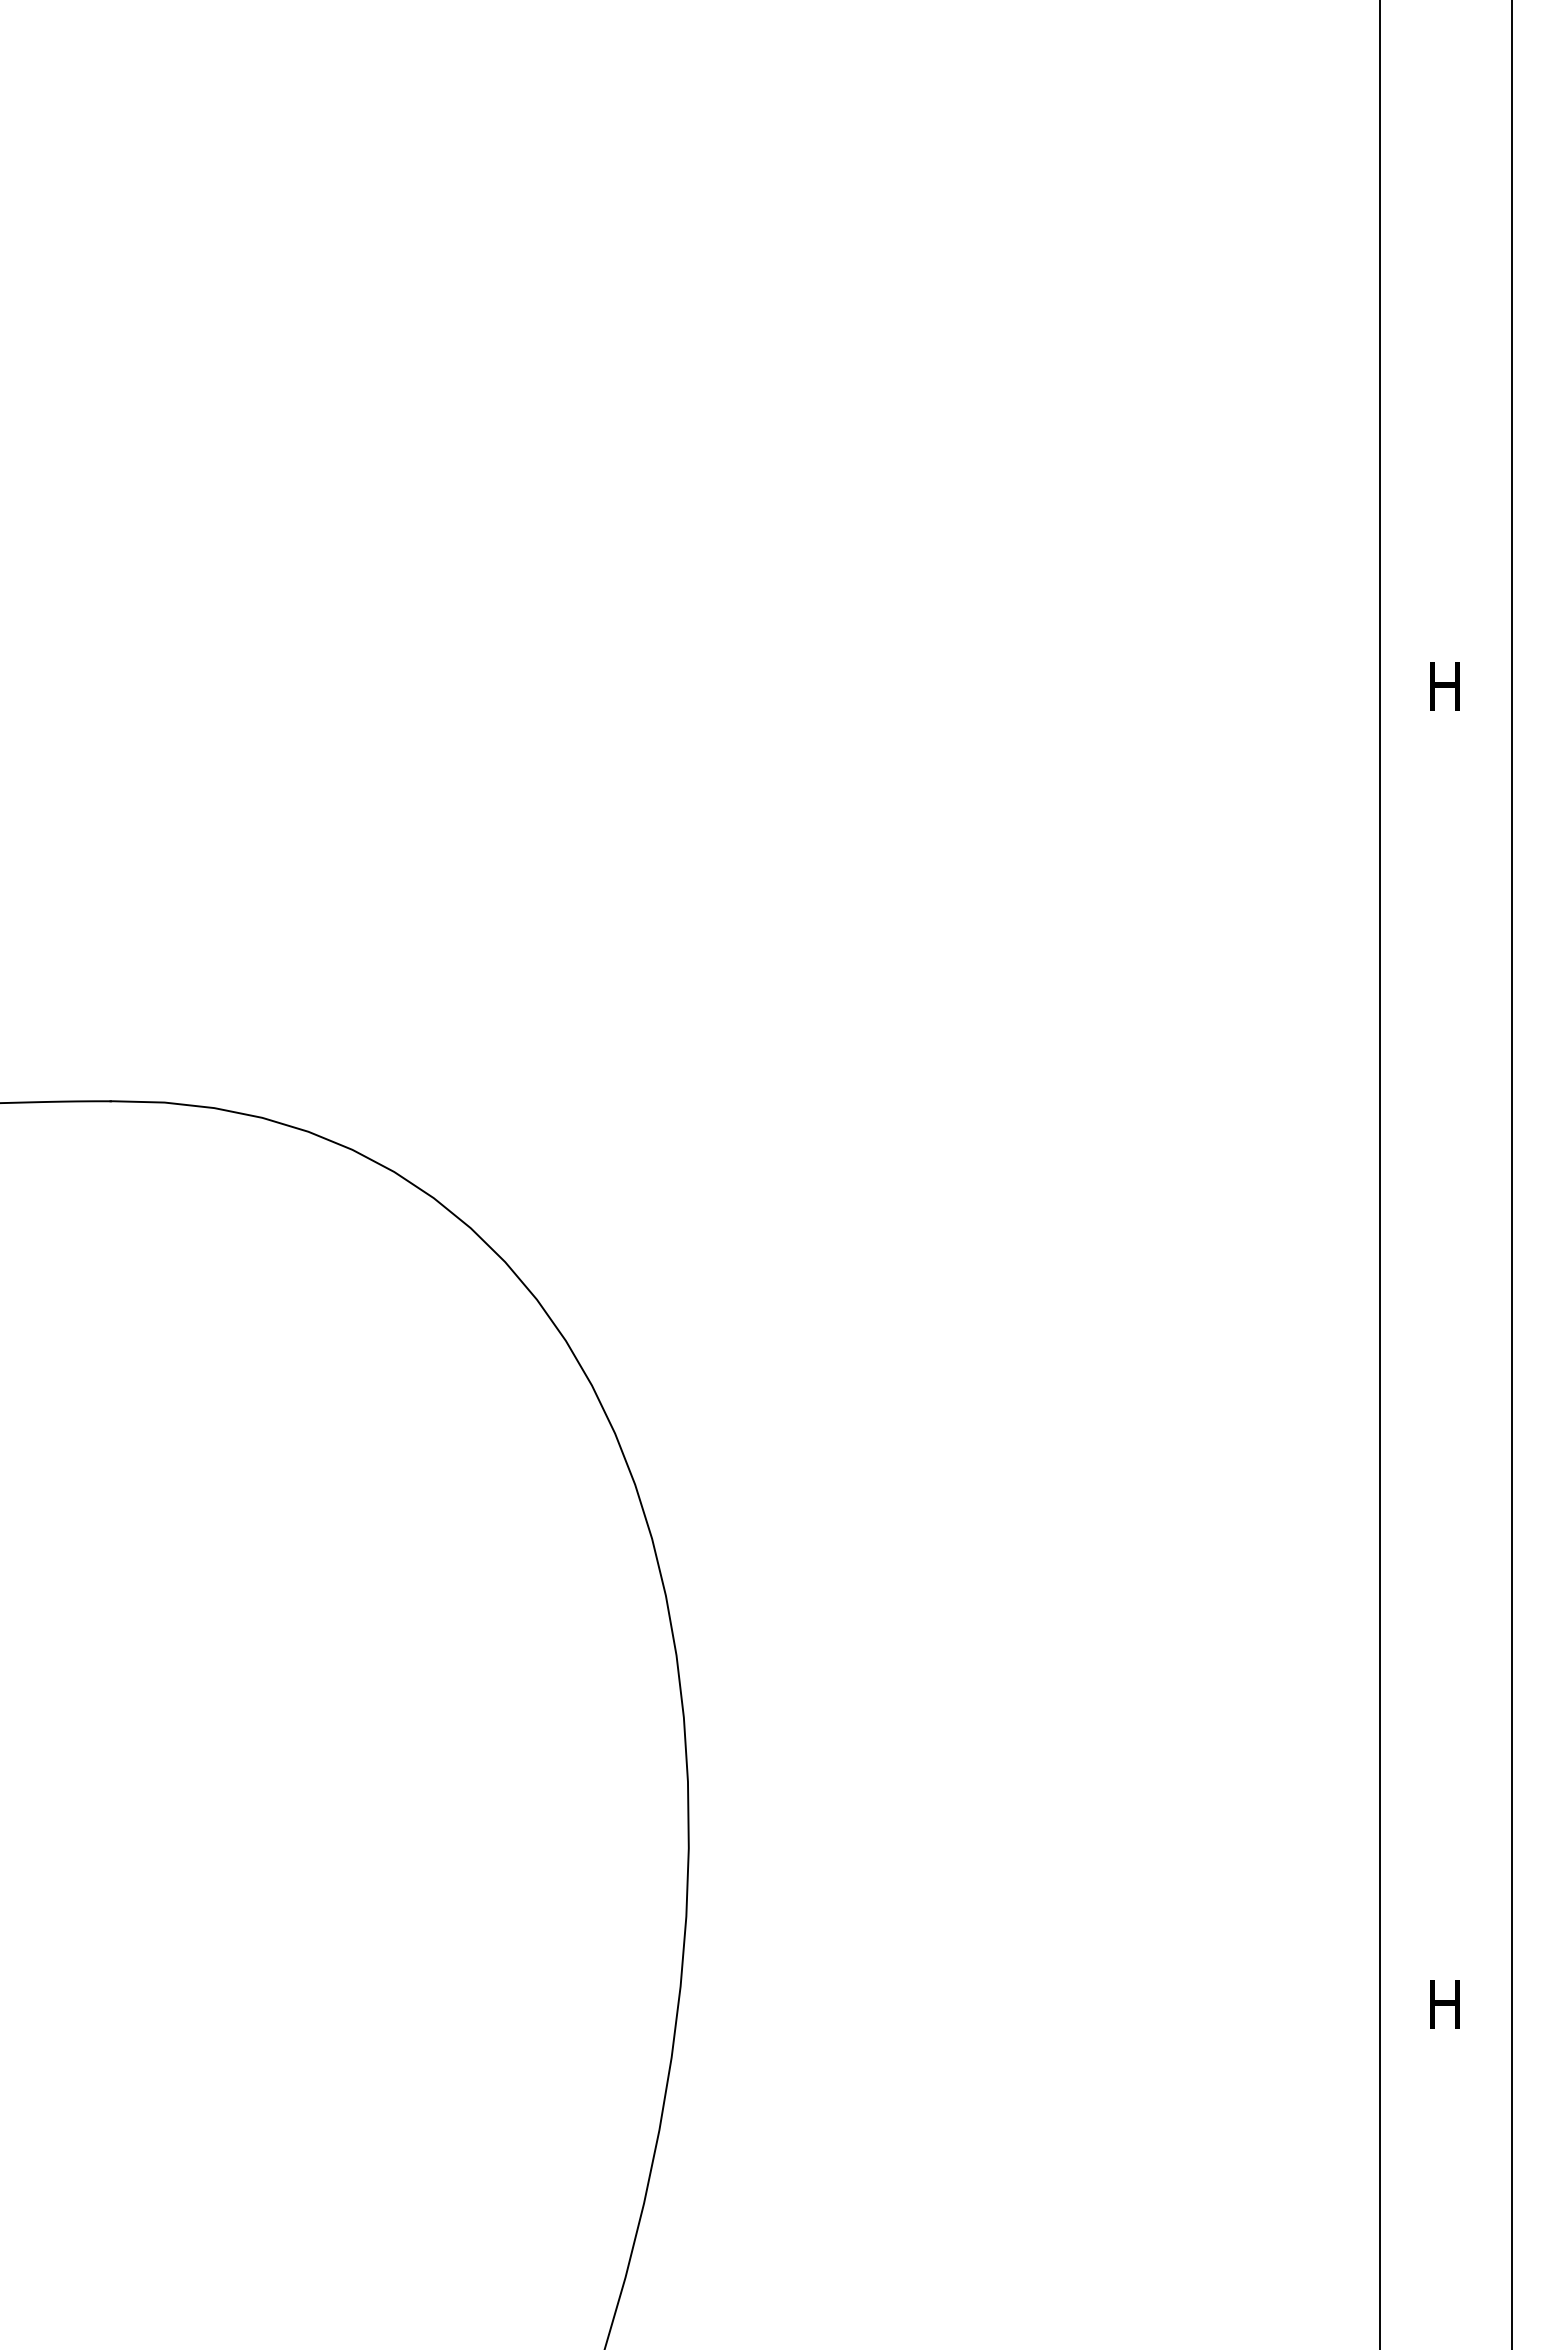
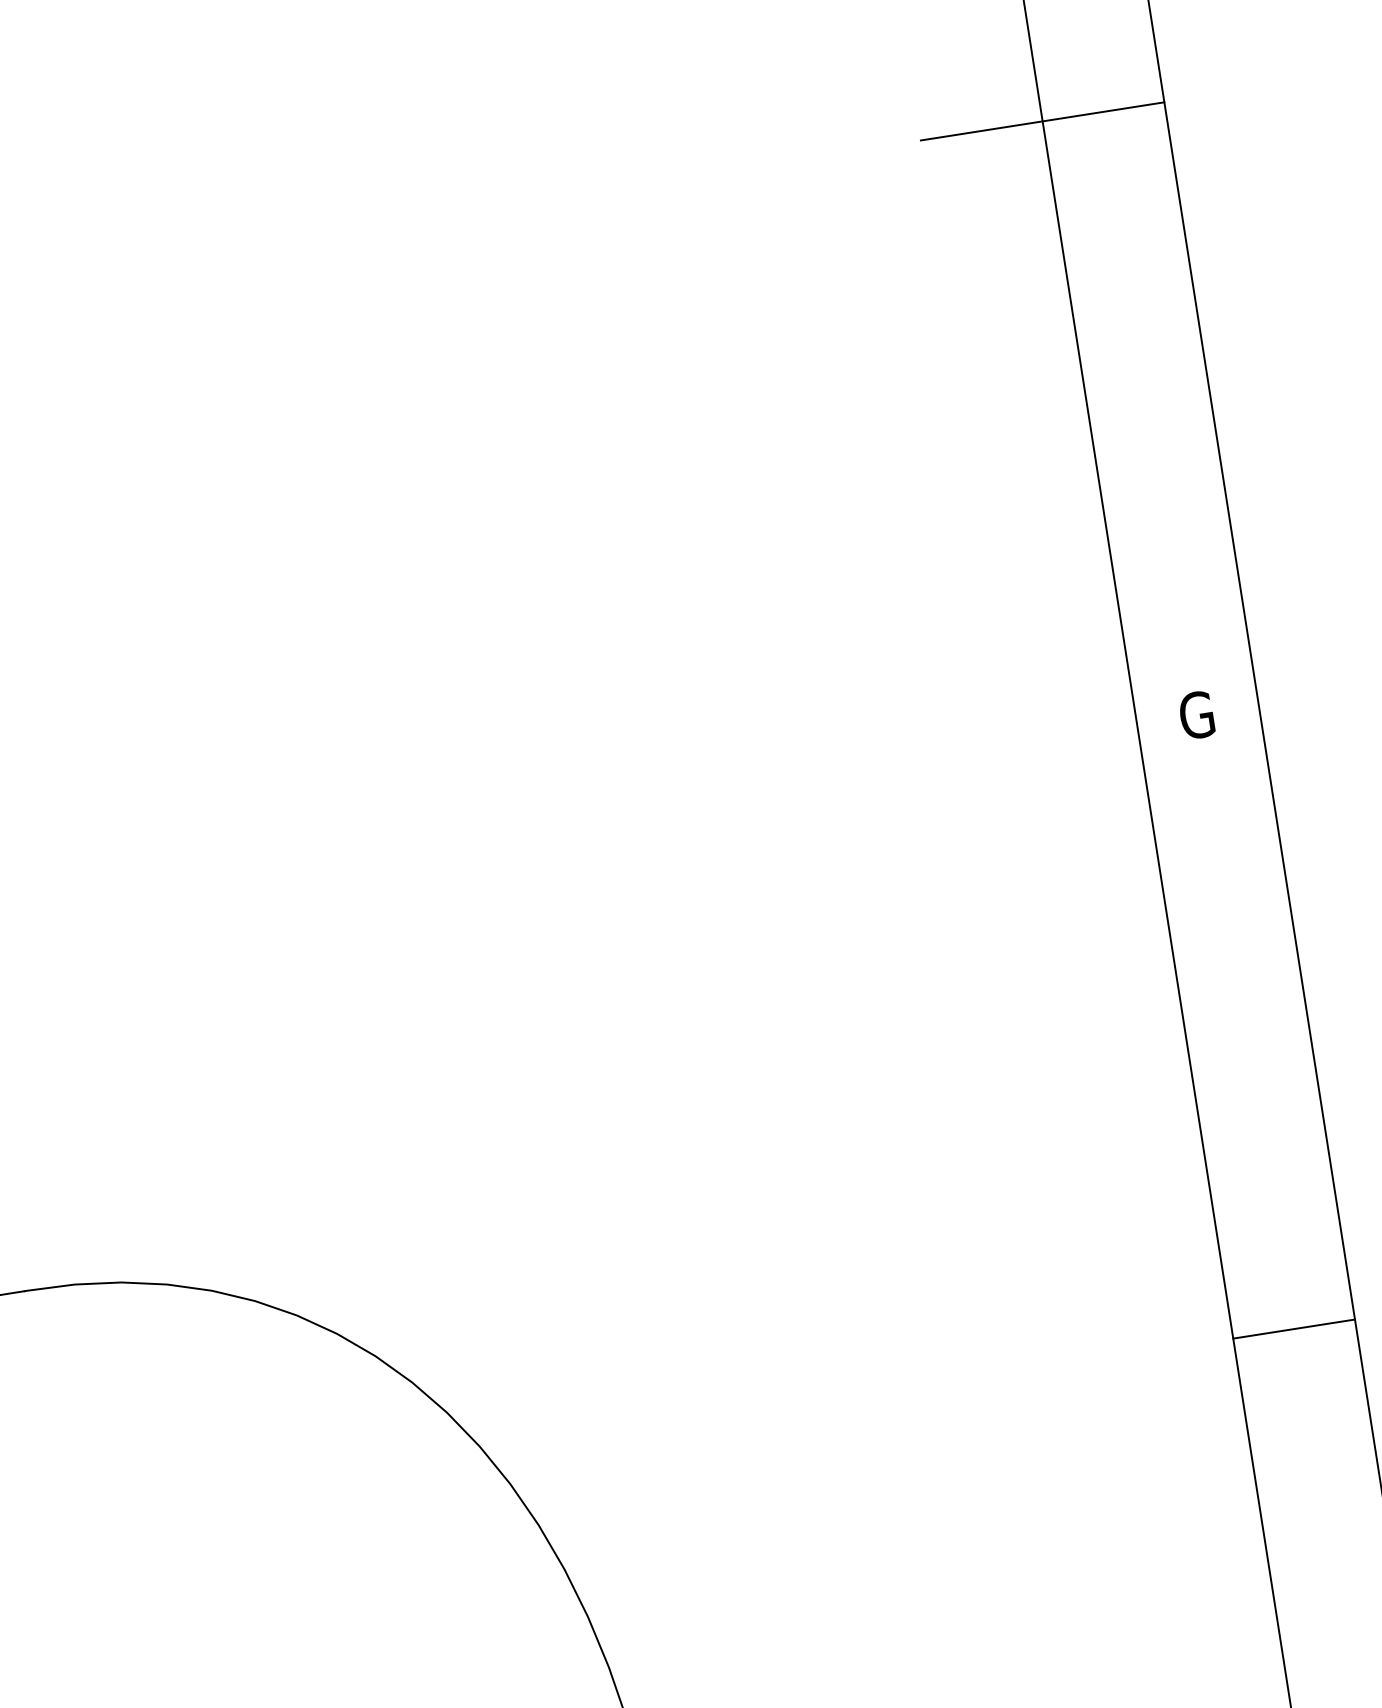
line: (1380, 33) -> (1042, 121), added
text: (1444, 686) -> (1196, 715), H -> G
line: (1446, 1351) -> (1294, 1329), added

